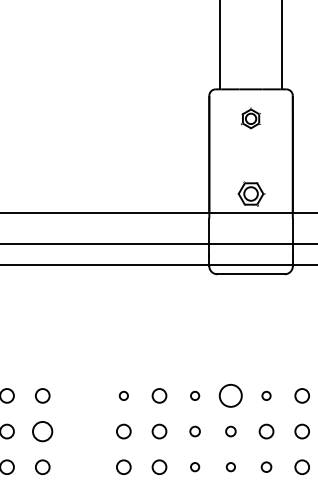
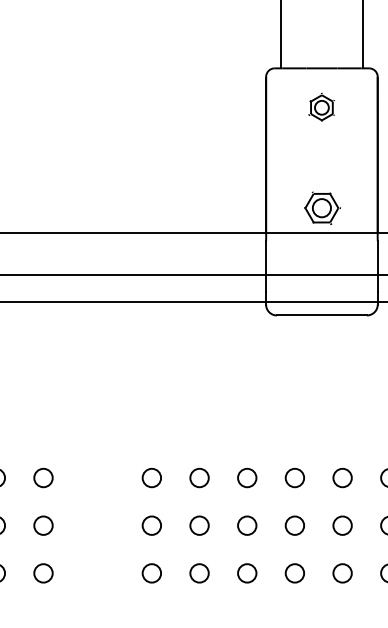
circle: (123, 395) -> (151, 477), size x1.67
circle: (194, 395) -> (246, 477), size x1.67
circle: (230, 395) -> (294, 477), size x0.62
circle: (266, 395) -> (342, 477), size x1.67
circle: (42, 431) -> (43, 525), size x0.71
circle: (194, 431) -> (246, 525), size x1.43
circle: (230, 431) -> (294, 525), size x1.43
circle: (194, 466) -> (246, 572), size x1.67
circle: (230, 466) -> (294, 572), size x1.67
circle: (266, 466) -> (342, 572), size x1.43

